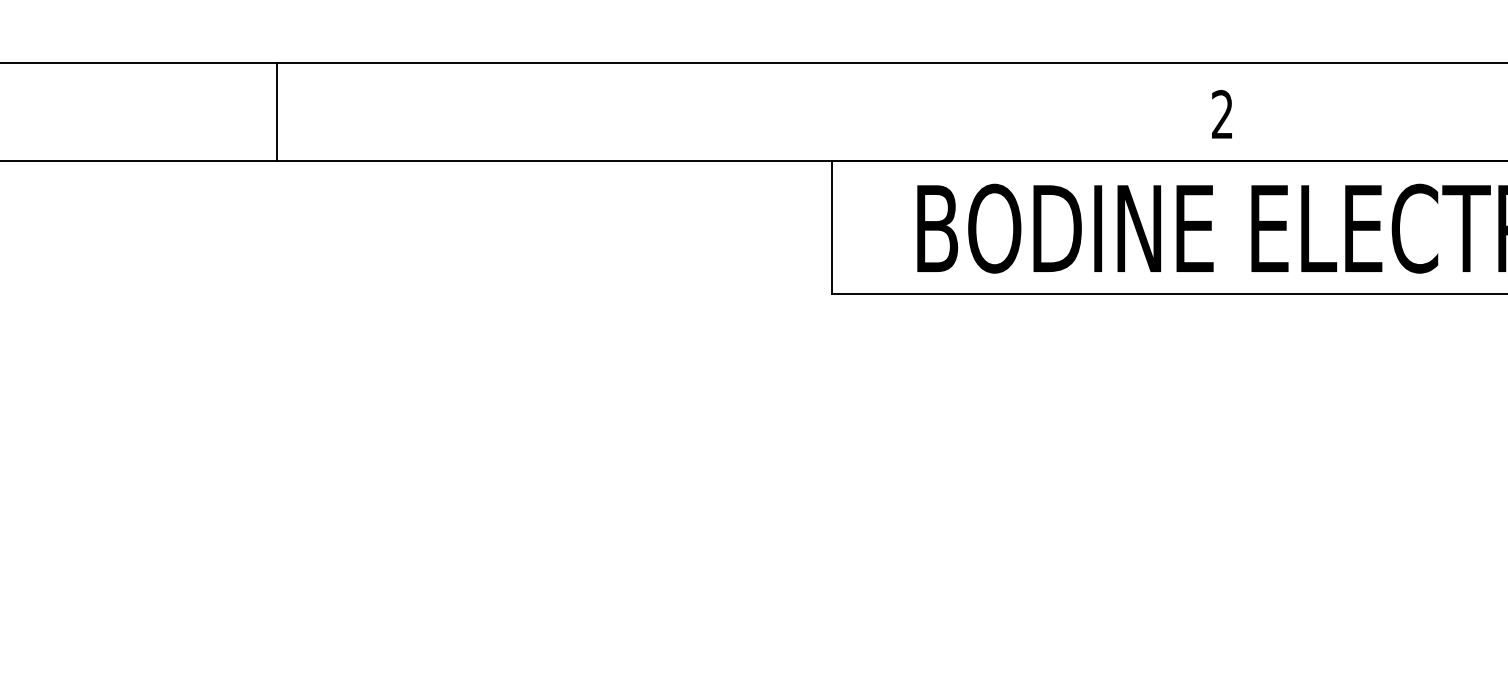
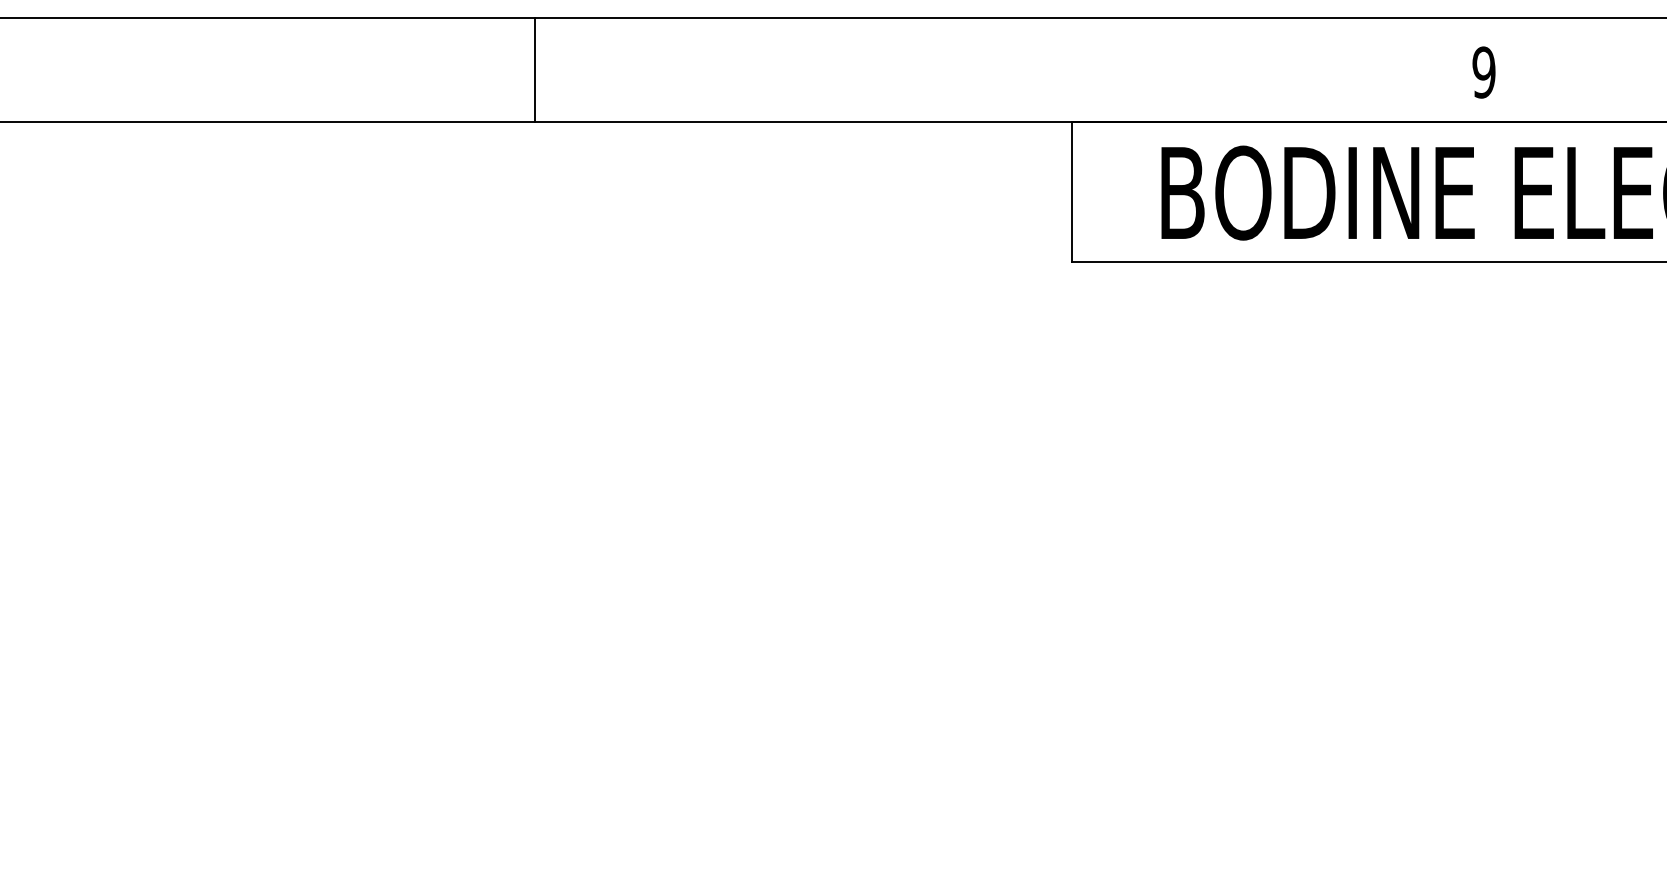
line: (276, 111) -> (535, 69), moved
text: (1221, 114) -> (1483, 72), 2 -> 9

